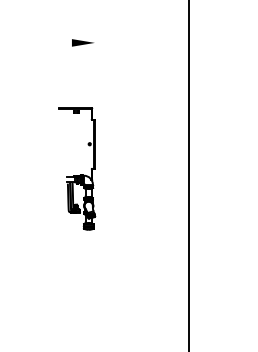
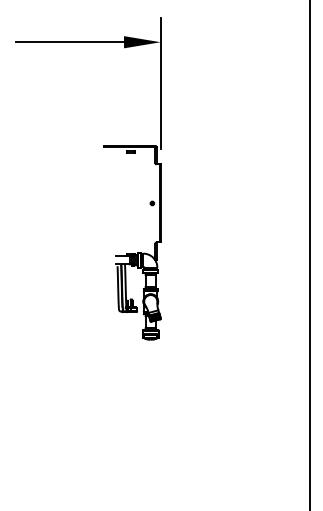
line: (37, 42) -> (69, 41), added
line: (95, 68) -> (161, 82), added

